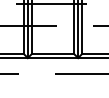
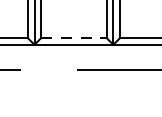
line: (52, 53) -> (73, 37), solid -> dashed

